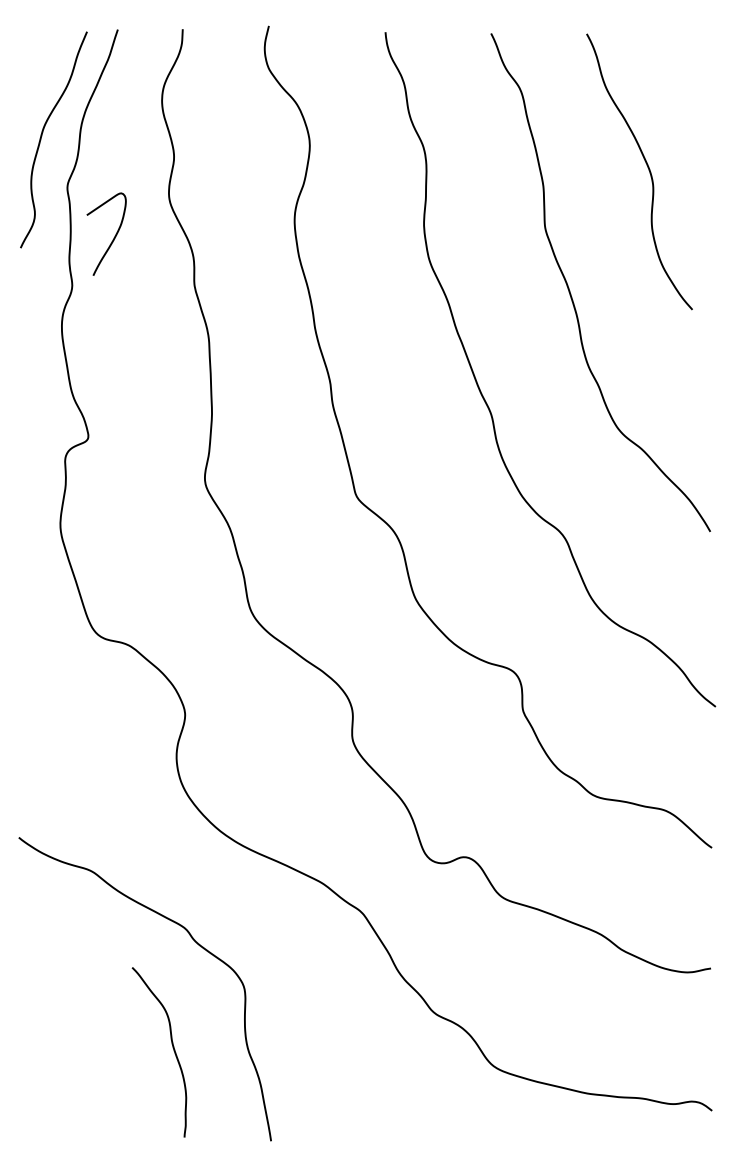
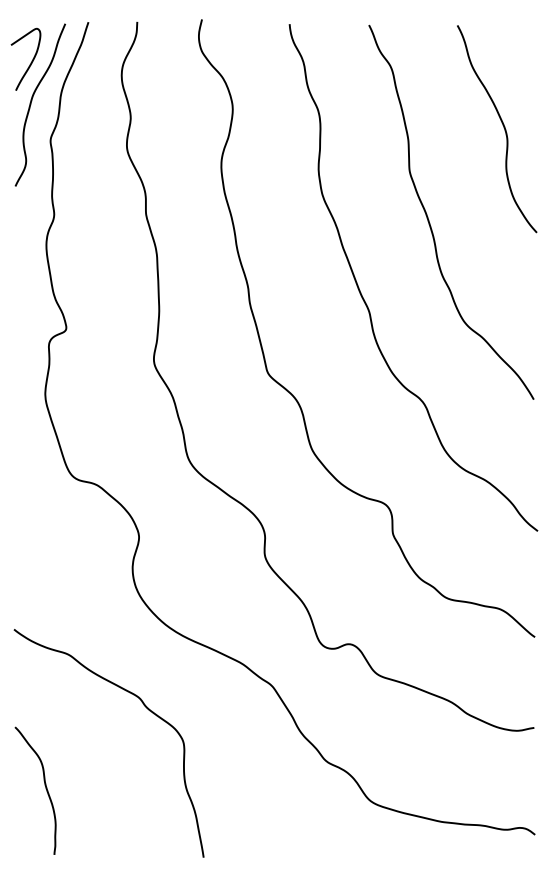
curve: (647, 167) -> (503, 125), moved
curve: (113, 237) -> (31, 61), moved
curve: (172, 1047) -> (45, 787), moved

